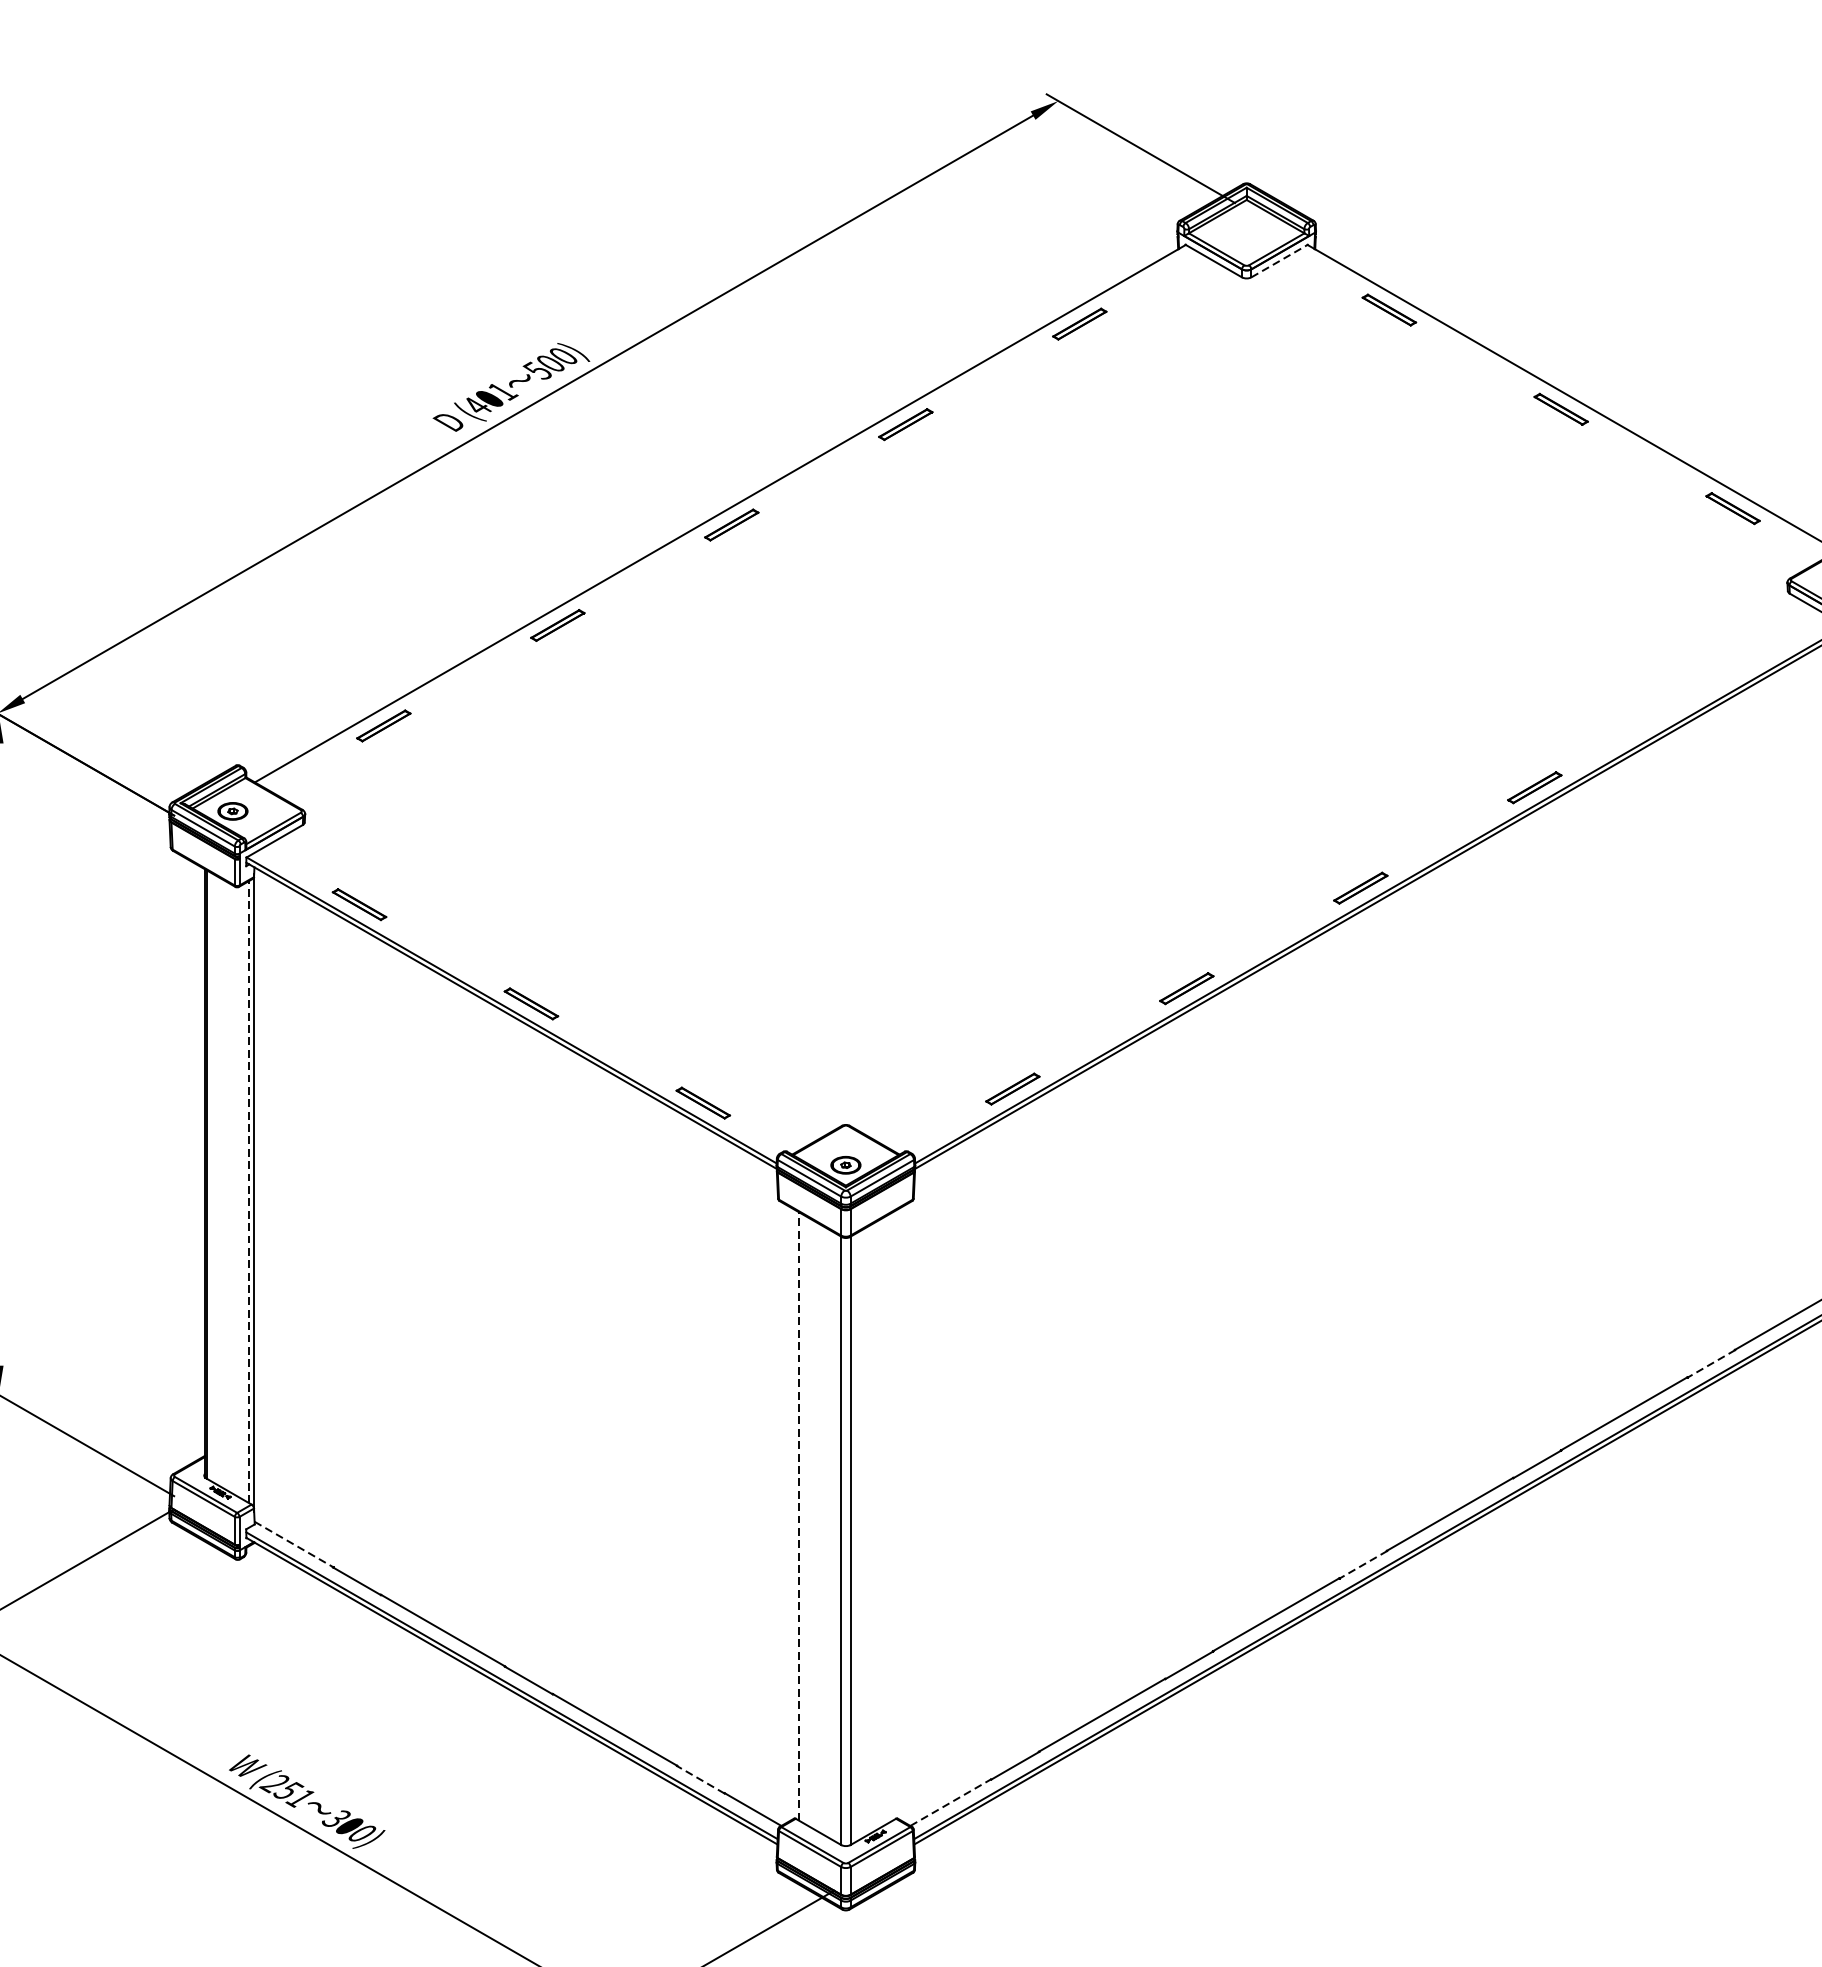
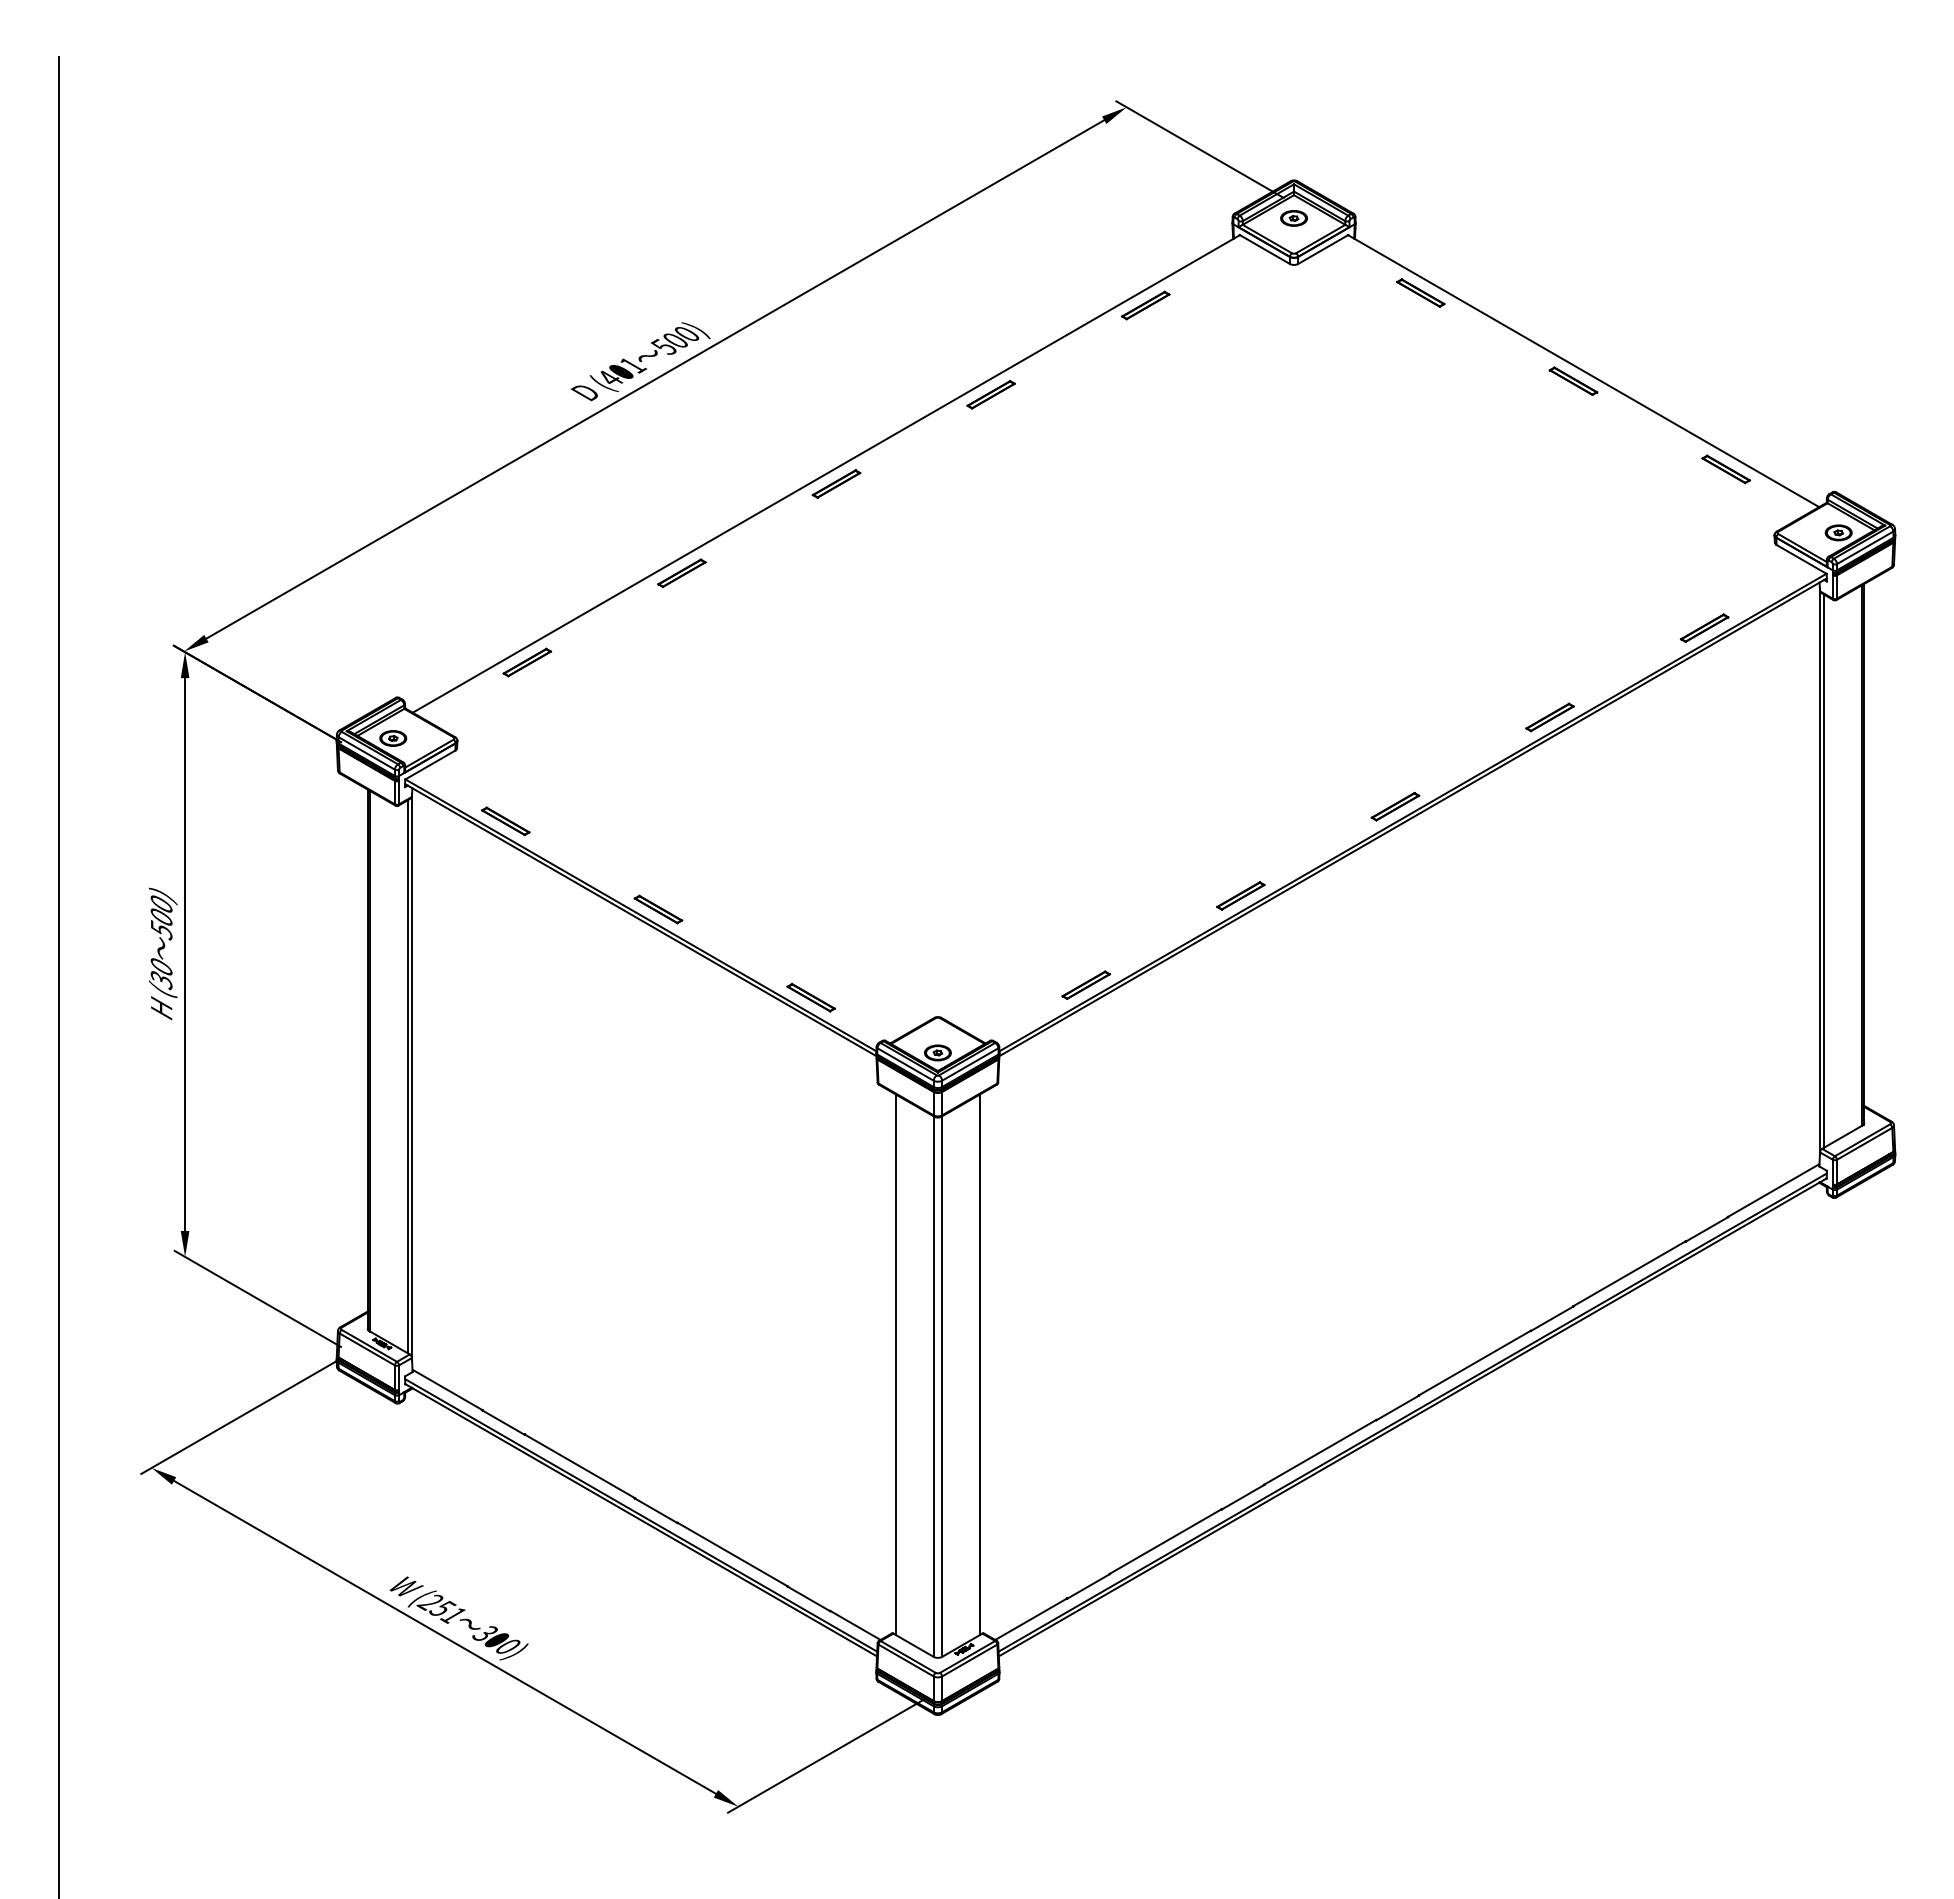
part: (1246, 226) -> (1293, 218), added
line: (1279, 261) -> (1323, 249), dashed -> solid
part: (1708, 686) -> (1704, 627), added
line: (248, 1191) -> (407, 1076), dashed -> solid
line: (1710, 1363) -> (1706, 1229), dashed -> solid
line: (799, 1515) -> (896, 1364), dashed -> solid
line: (892, 1515) -> (979, 1364), added
line: (293, 1544) -> (447, 1389), dashed -> solid
line: (1363, 1564) -> (1397, 1407), dashed -> solid
line: (700, 1779) -> (808, 1598), dashed -> solid
line: (951, 1802) -> (1031, 1619), dashed -> solid

